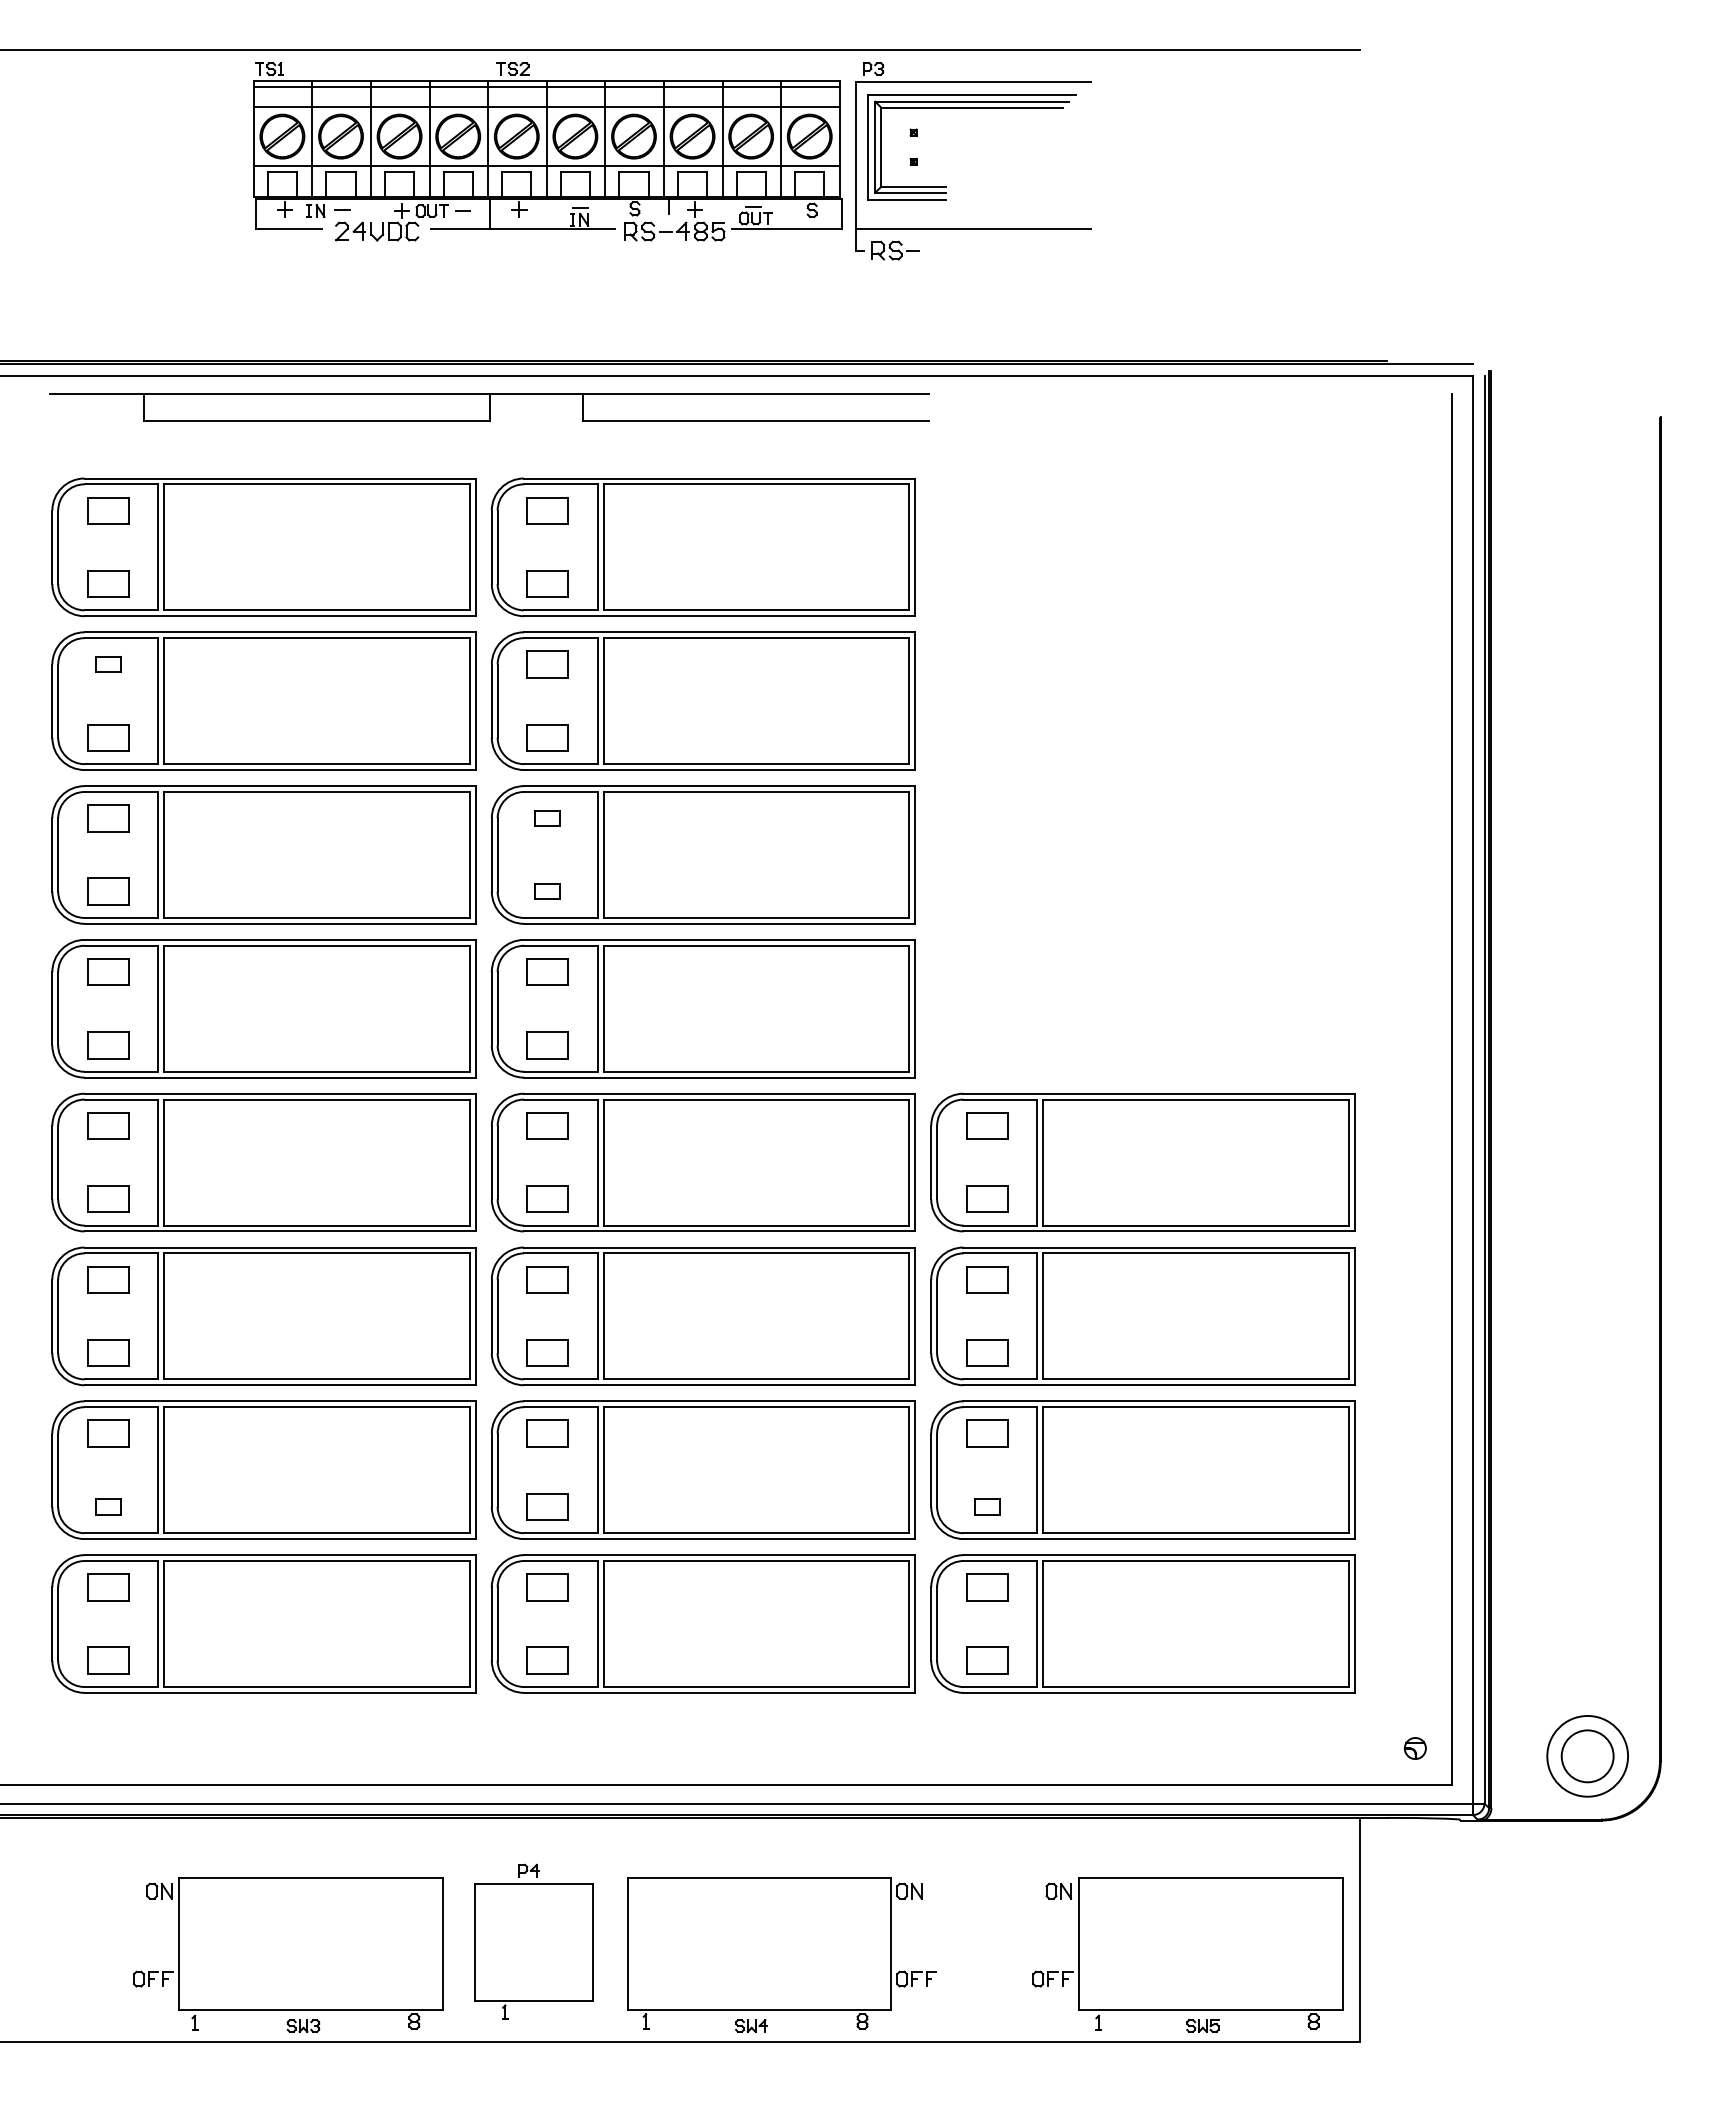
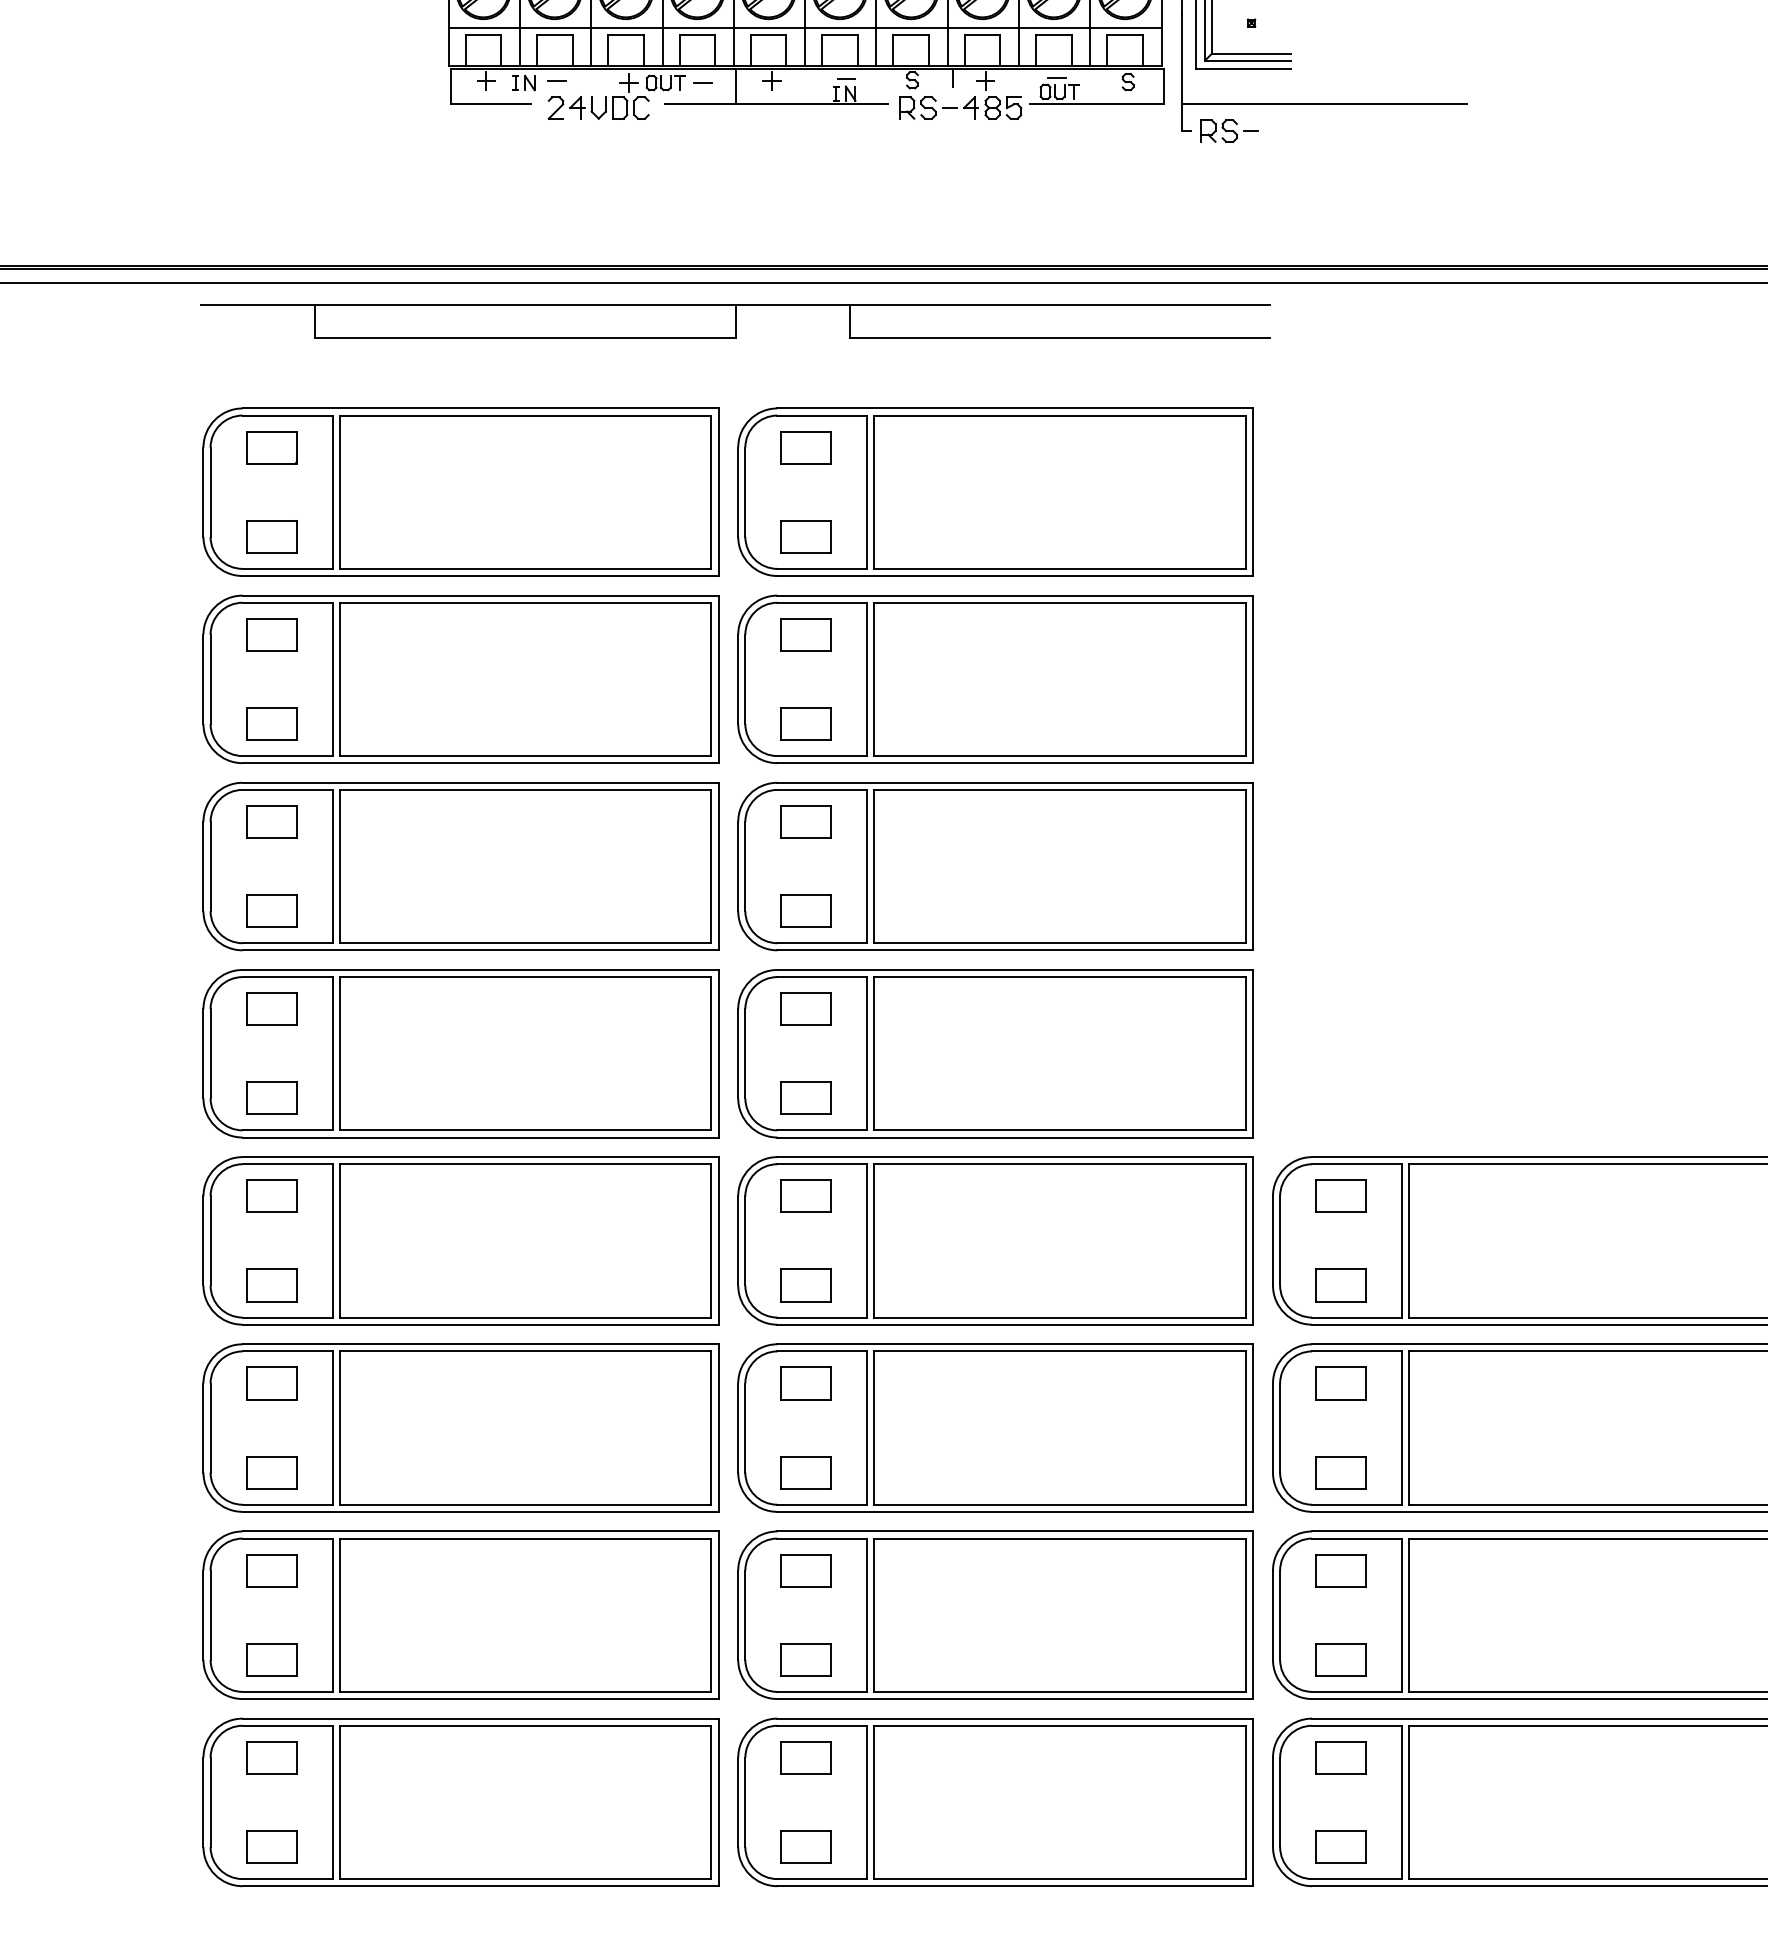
part: (108, 664) -> (271, 634), size x1.67
part: (547, 818) -> (805, 822), size x1.67
part: (547, 891) -> (805, 911), size x1.67
part: (108, 1506) -> (271, 1659), size x1.67
part: (987, 1506) -> (1341, 1659), size x1.67

